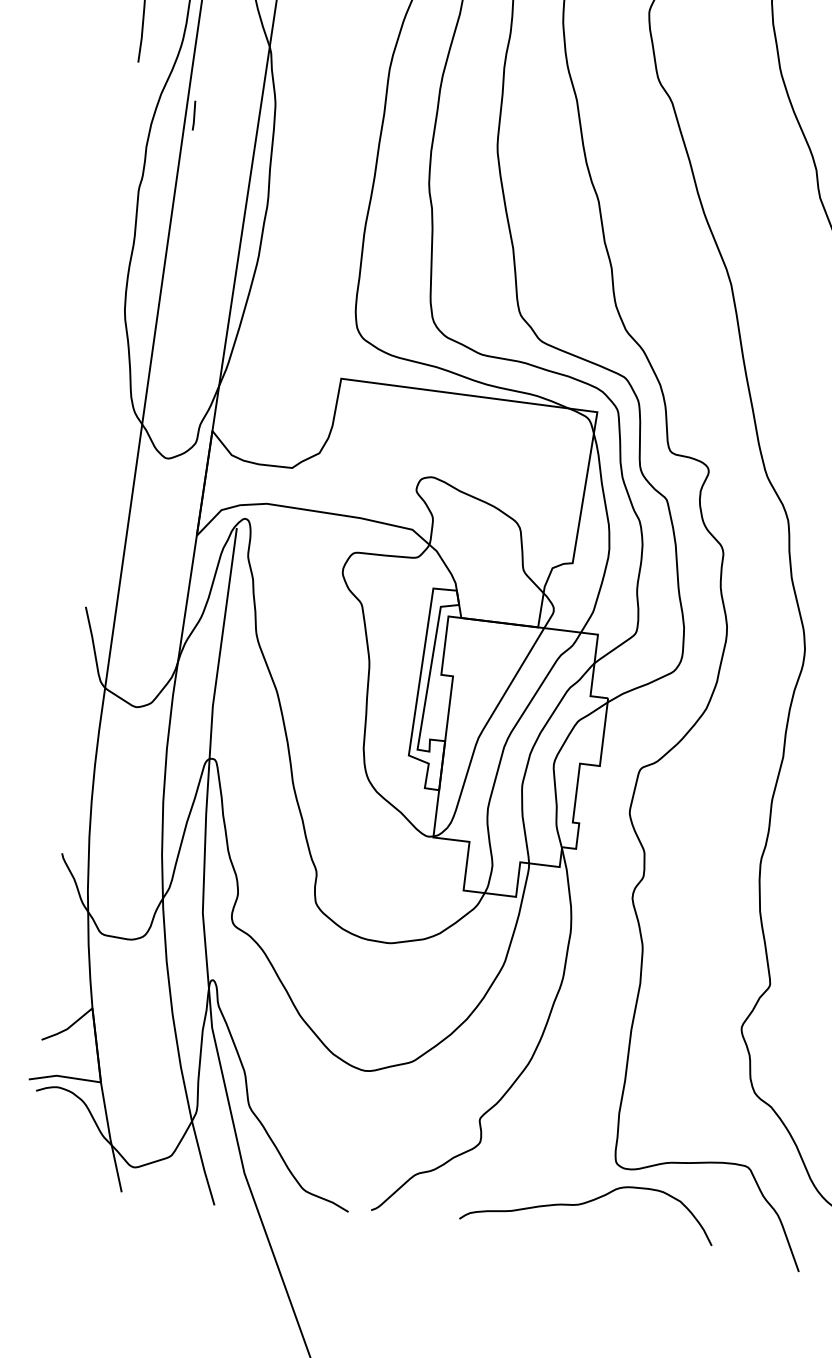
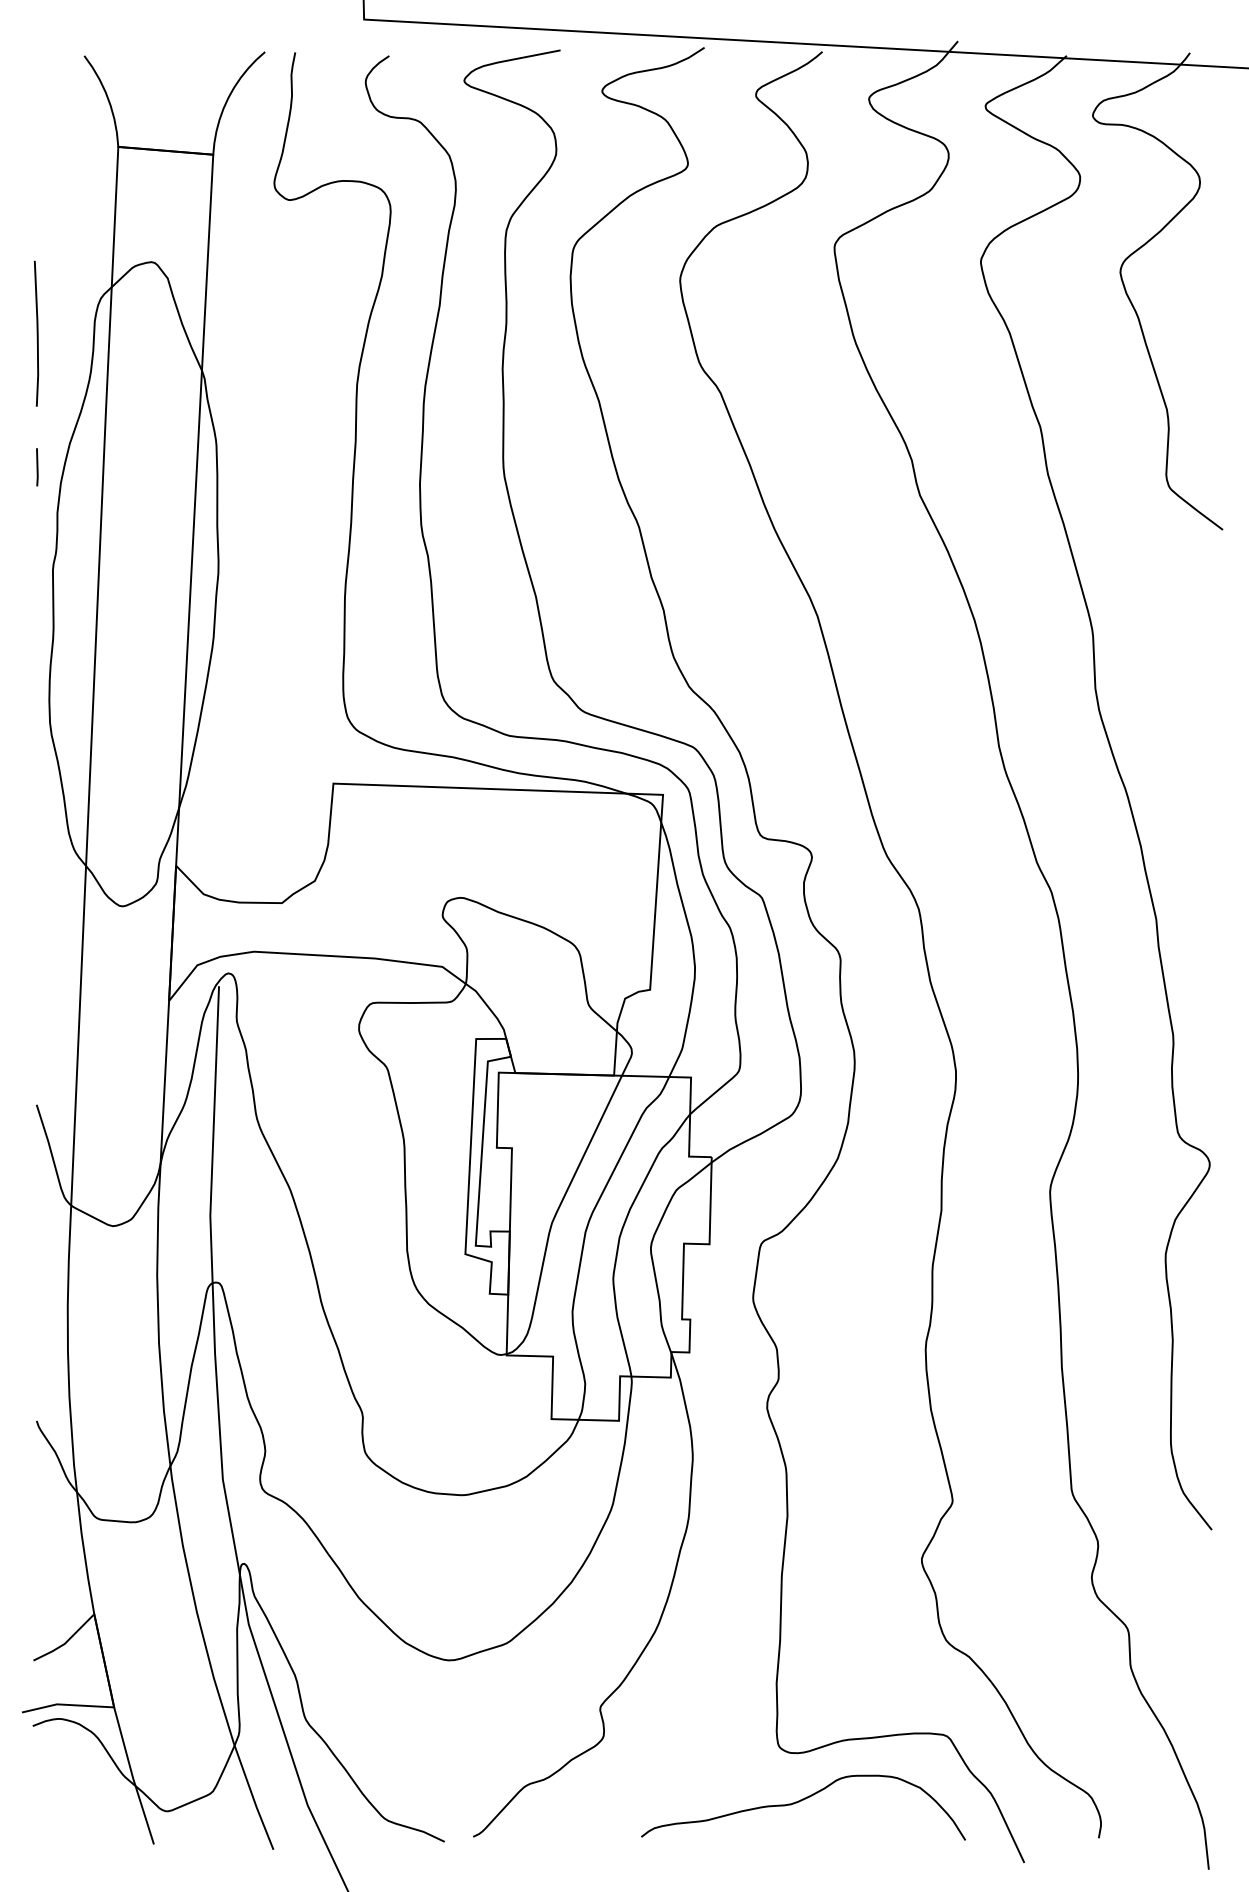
line: (194, 115) -> (37, 467), moved
curve: (586, 1203) -> (801, 1801), moved

